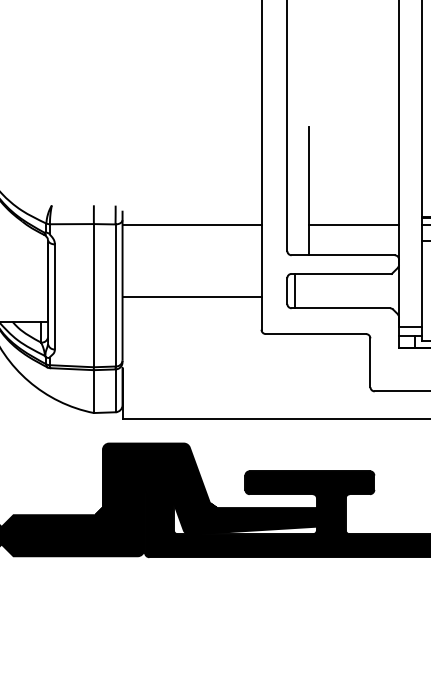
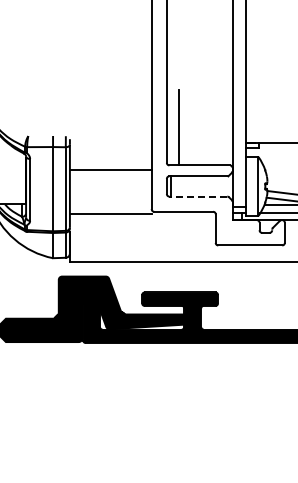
line: (191, 224) -> (110, 169), moved
line: (353, 224) -> (205, 147), removed
line: (191, 296) -> (110, 213), moved
line: (341, 308) -> (198, 196), solid -> dashed

